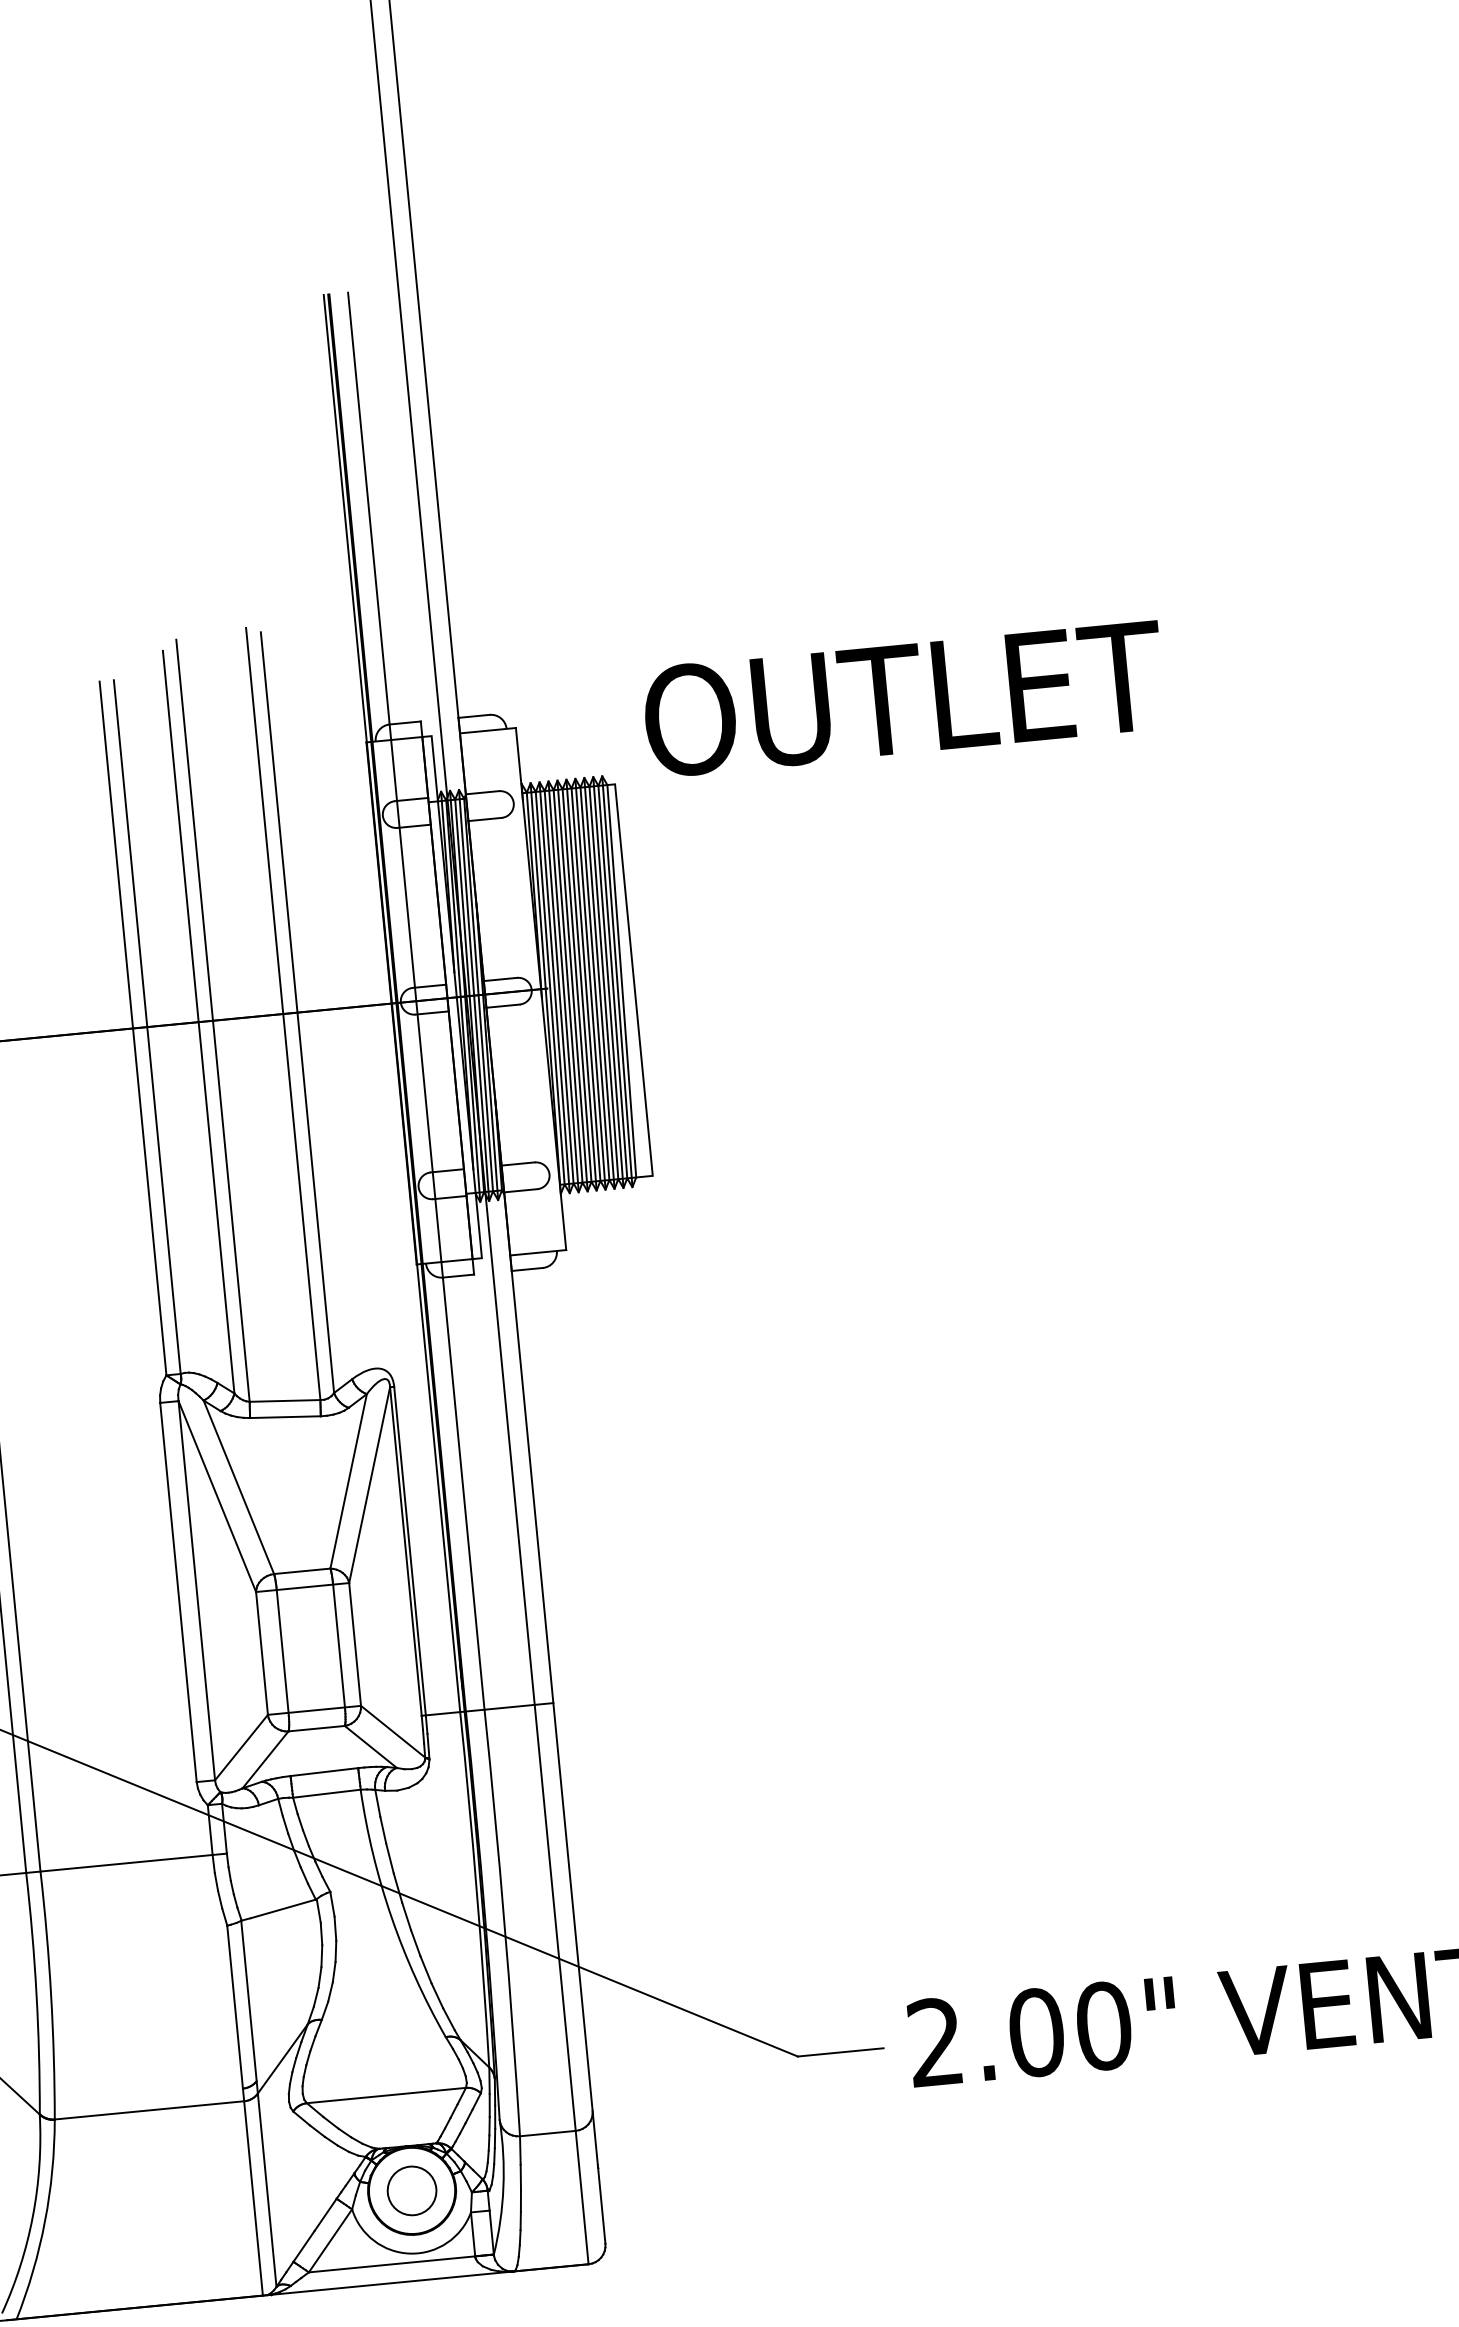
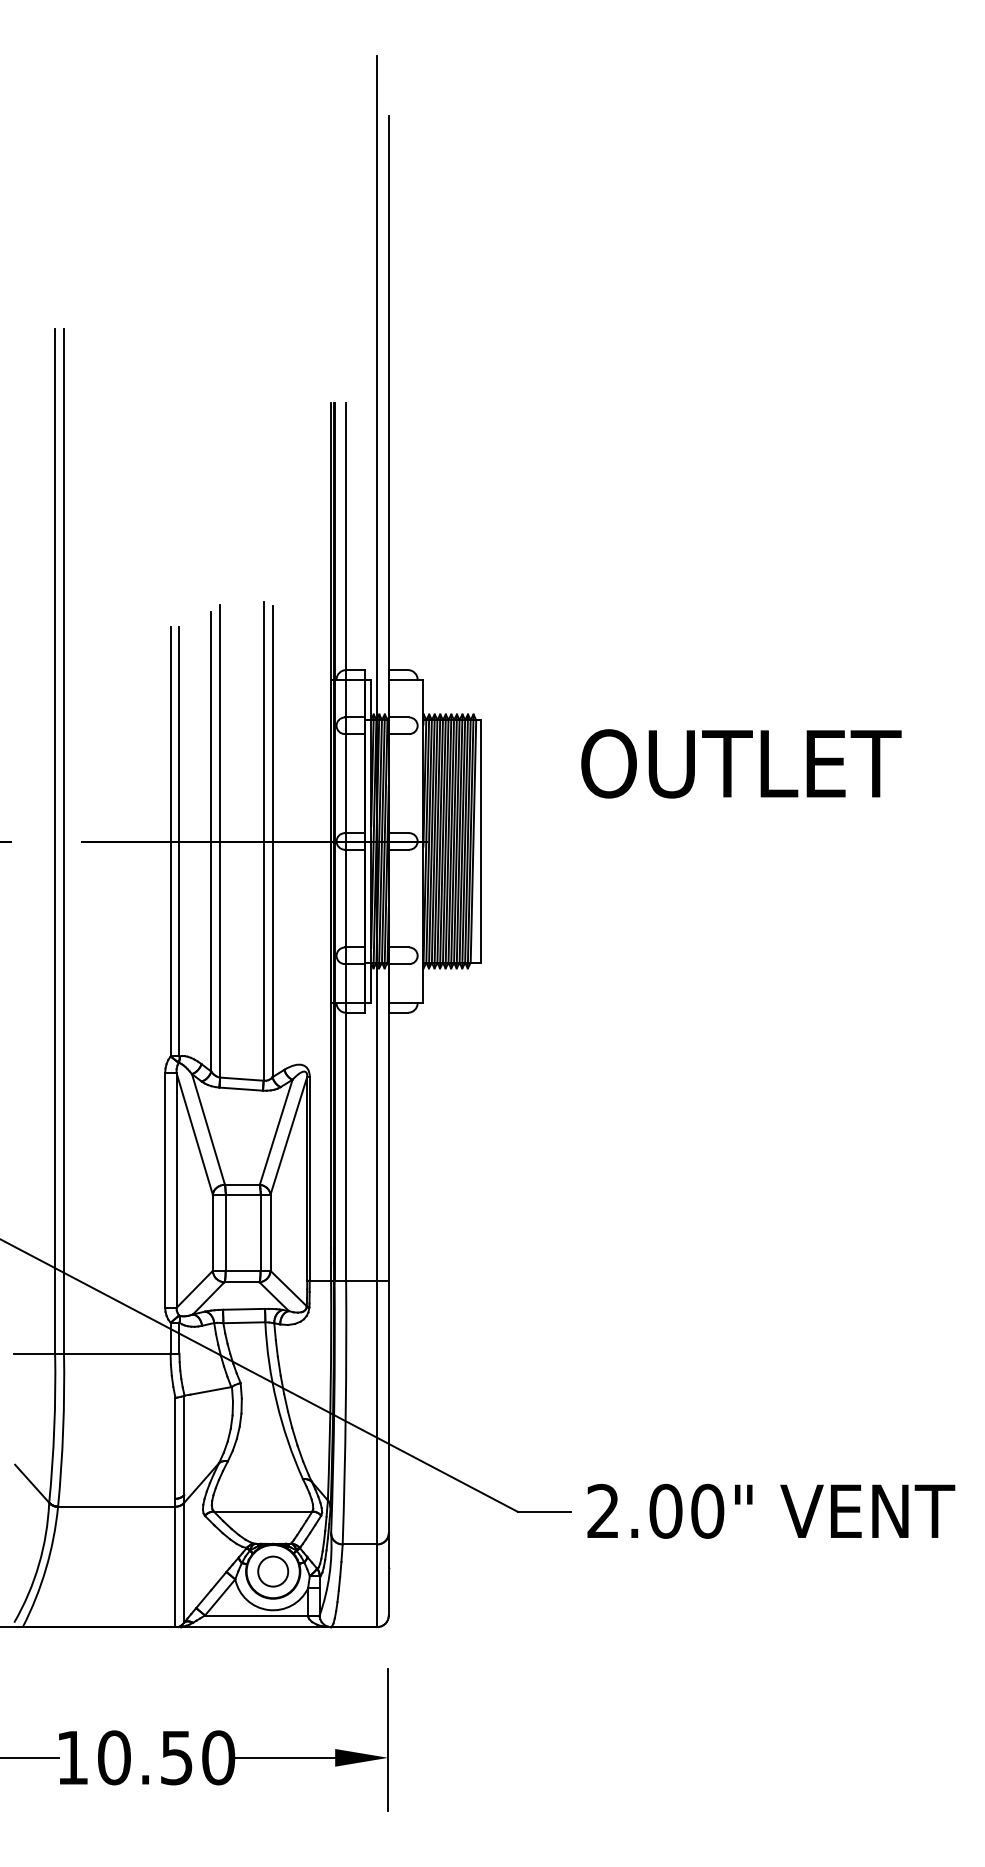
text: (904, 698) -> (741, 763), moved

